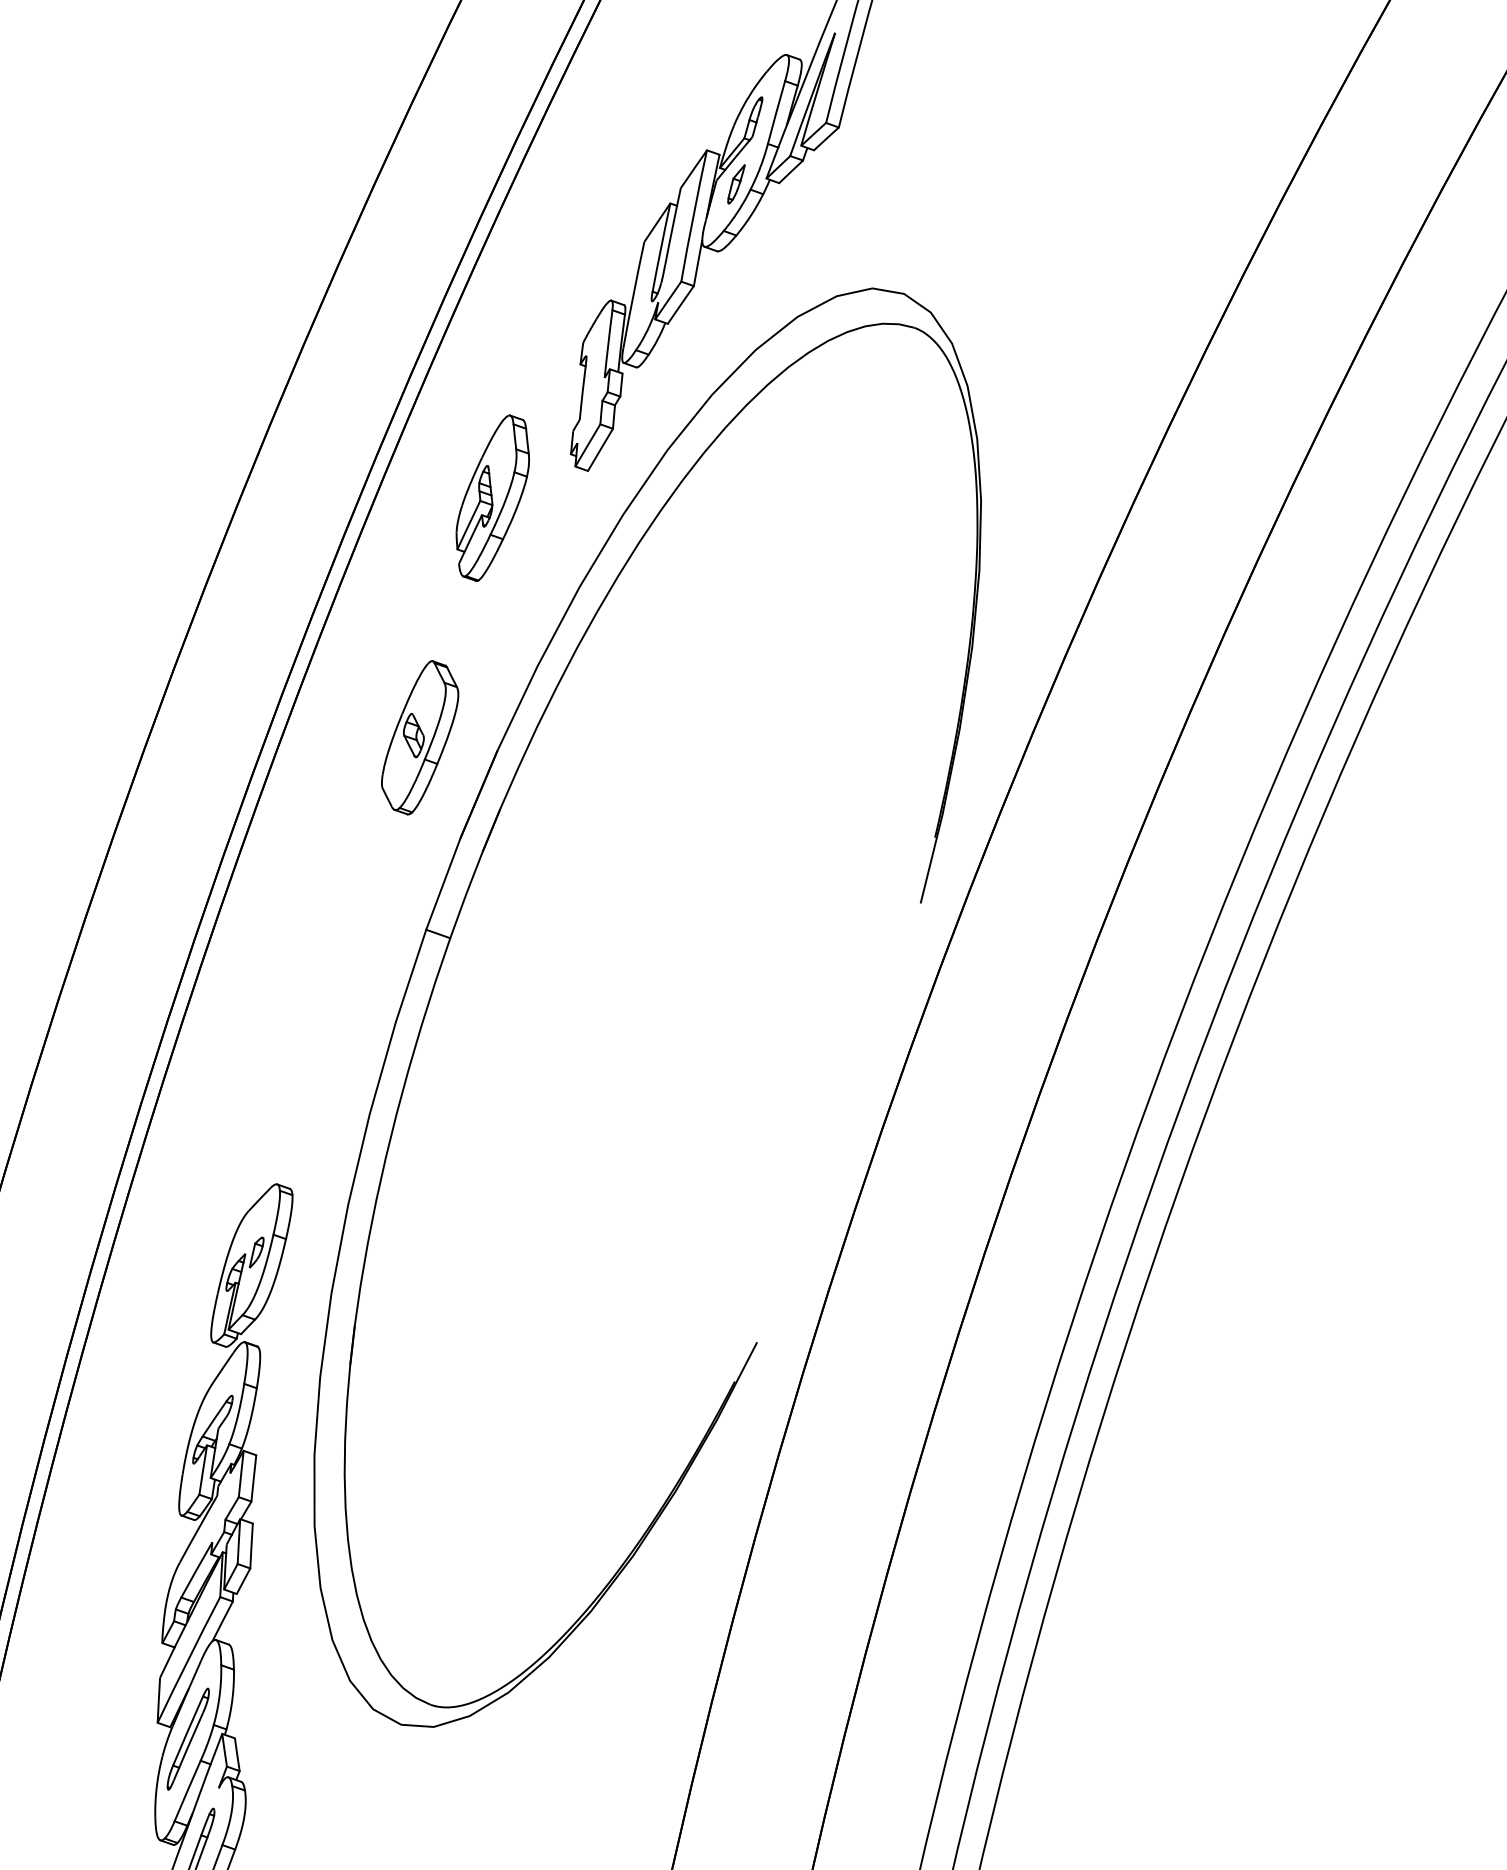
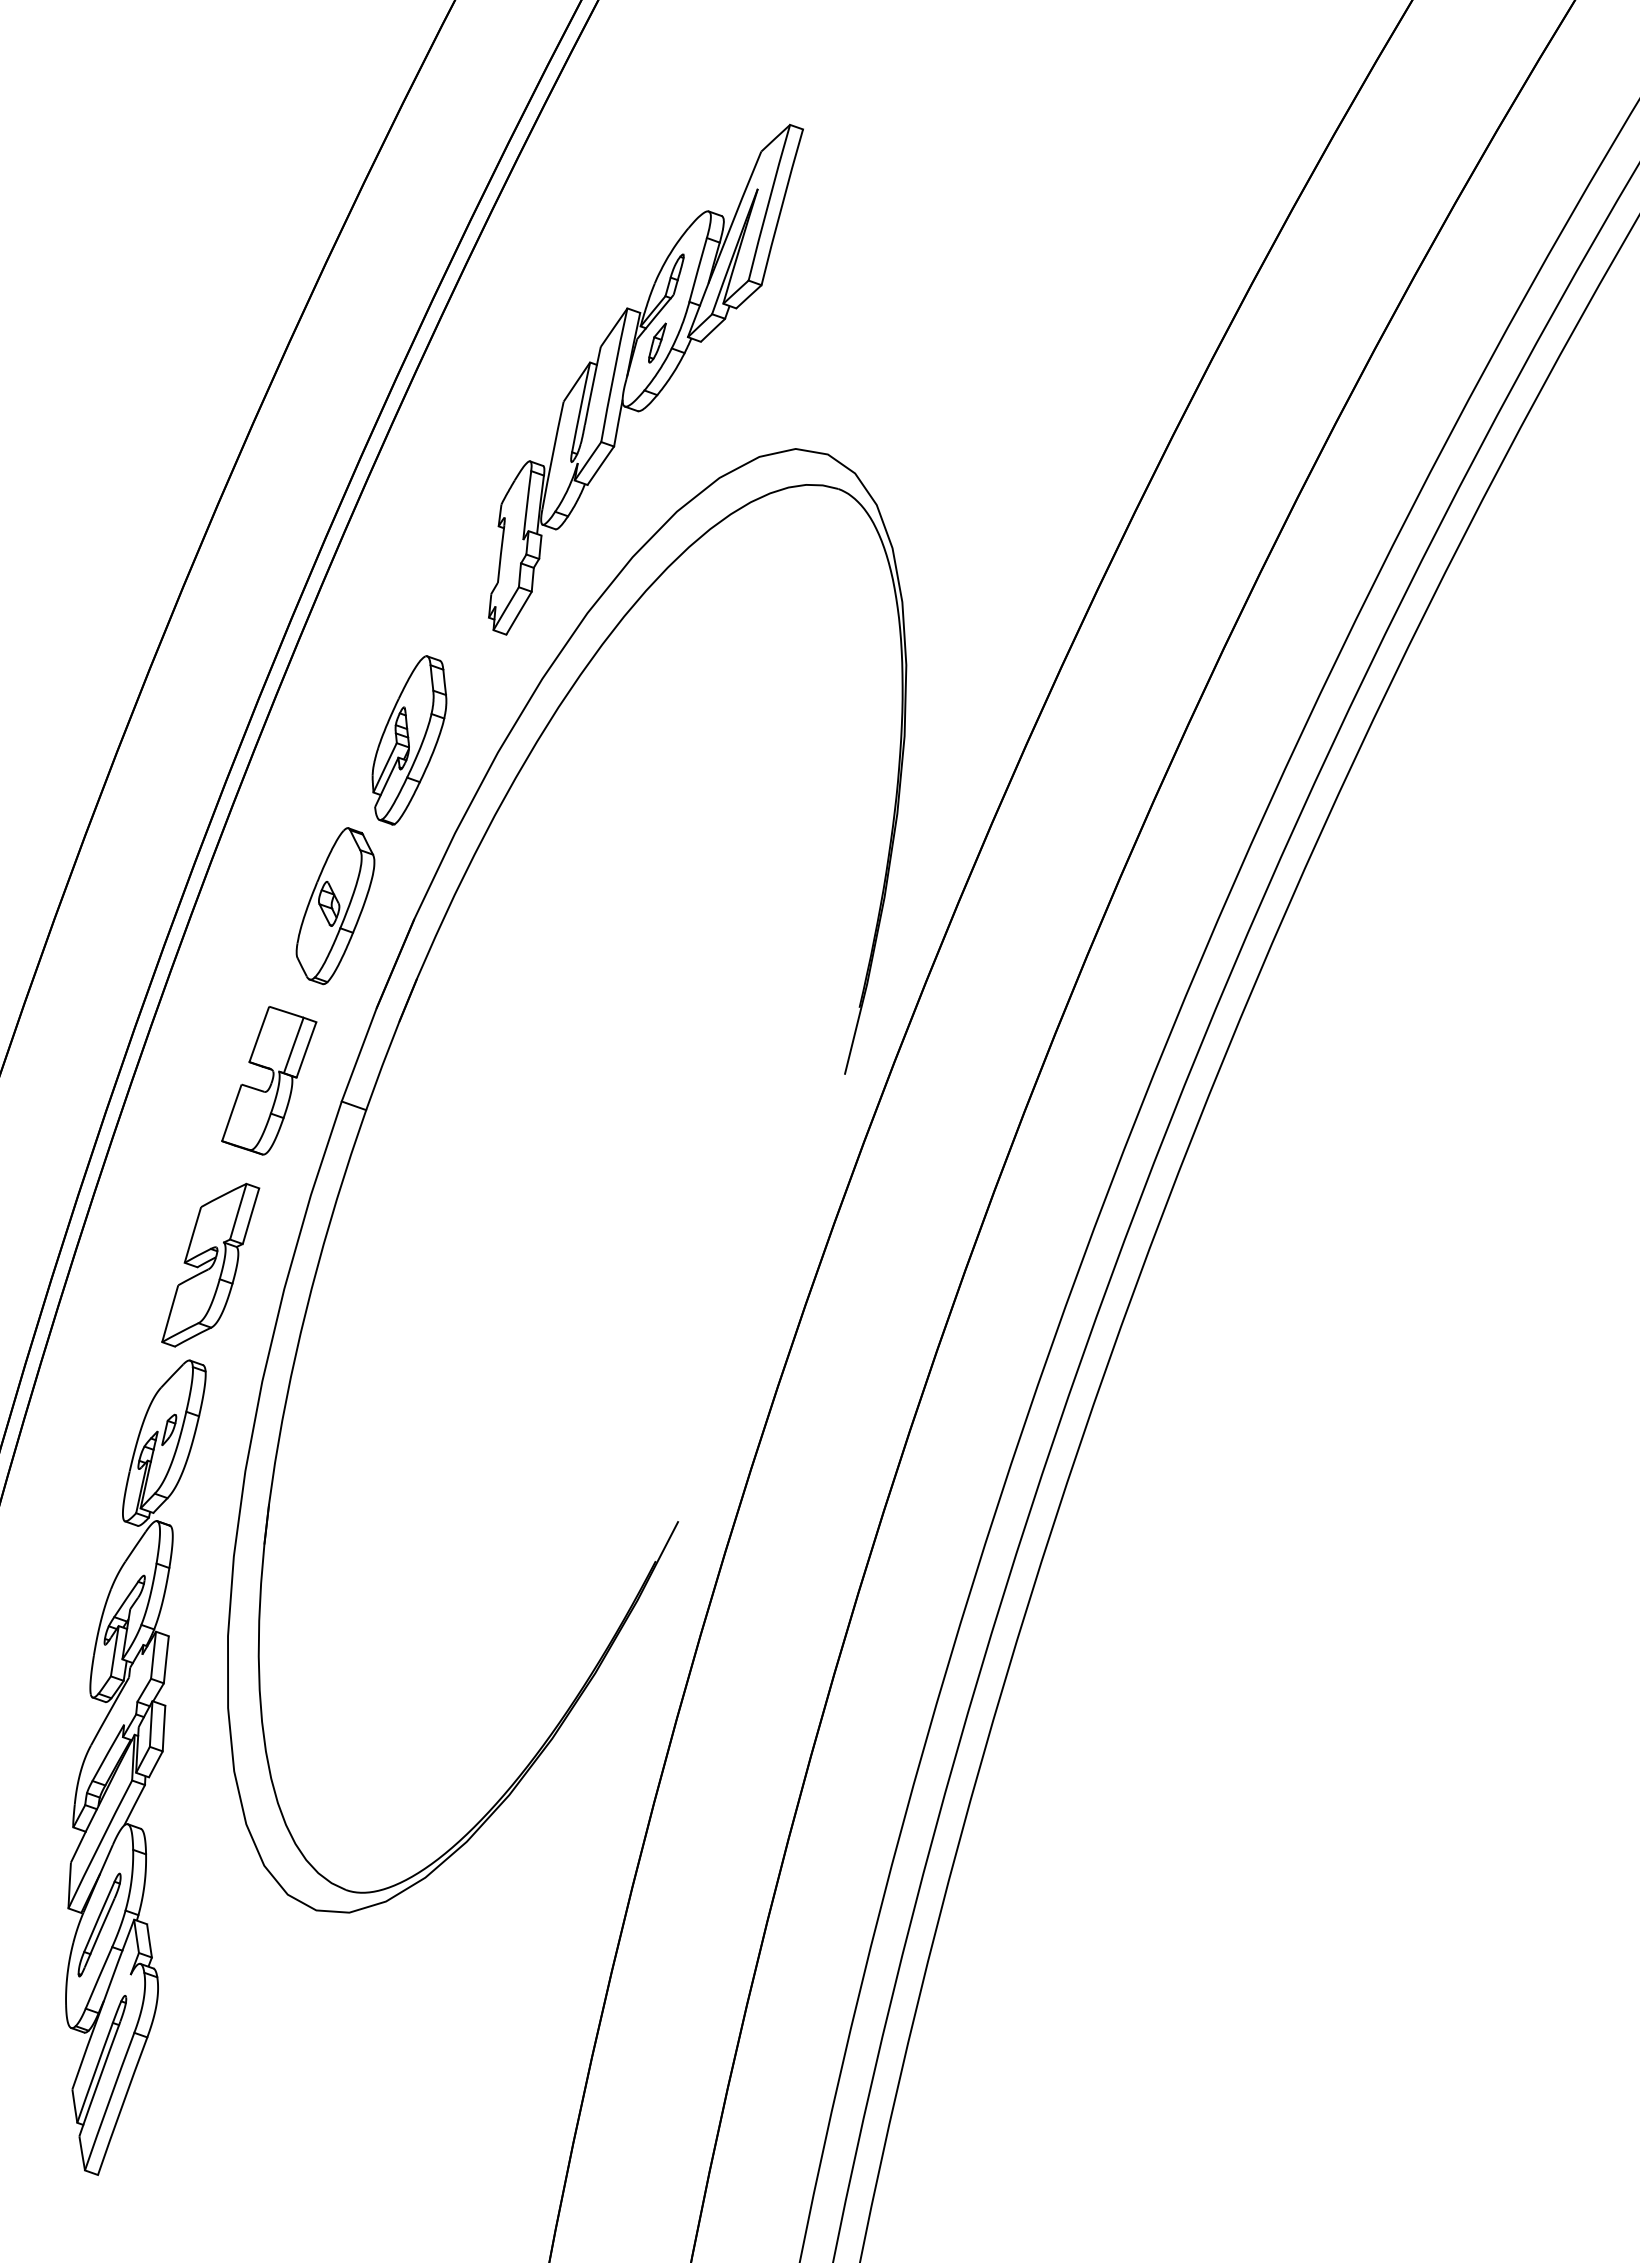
part: (492, 498) -> (409, 740), moved
part: (355, 909) -> (269, 1080), added
part: (297, 1089) -> (210, 1264), added

